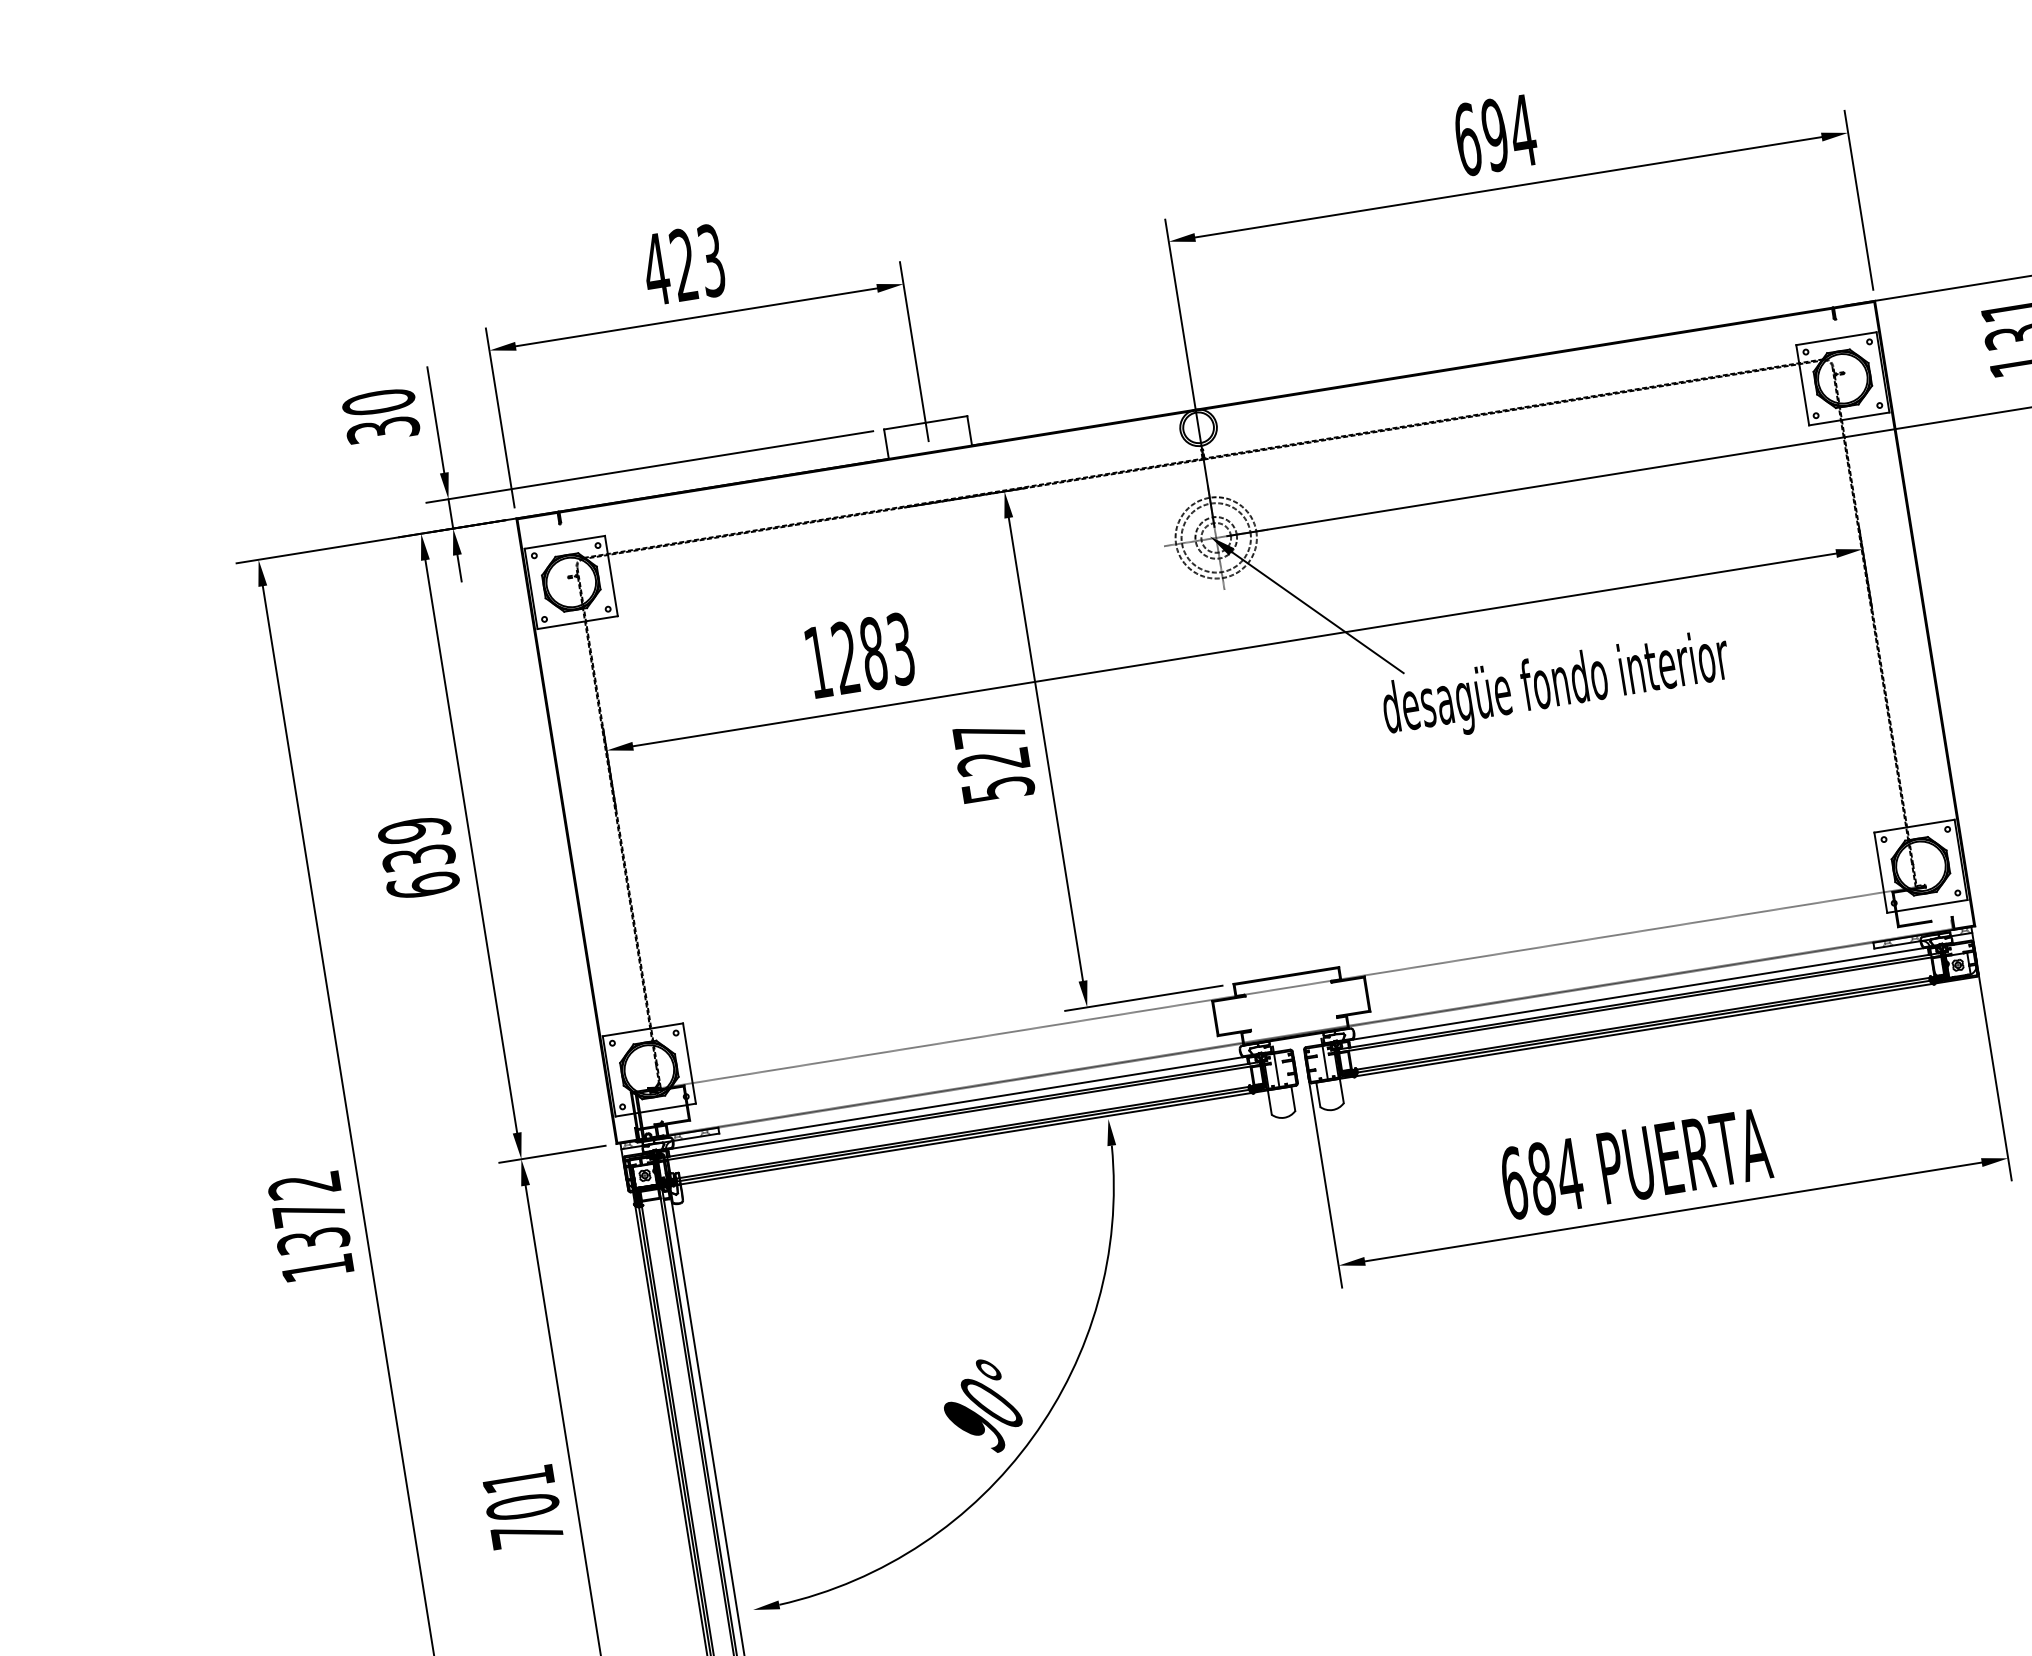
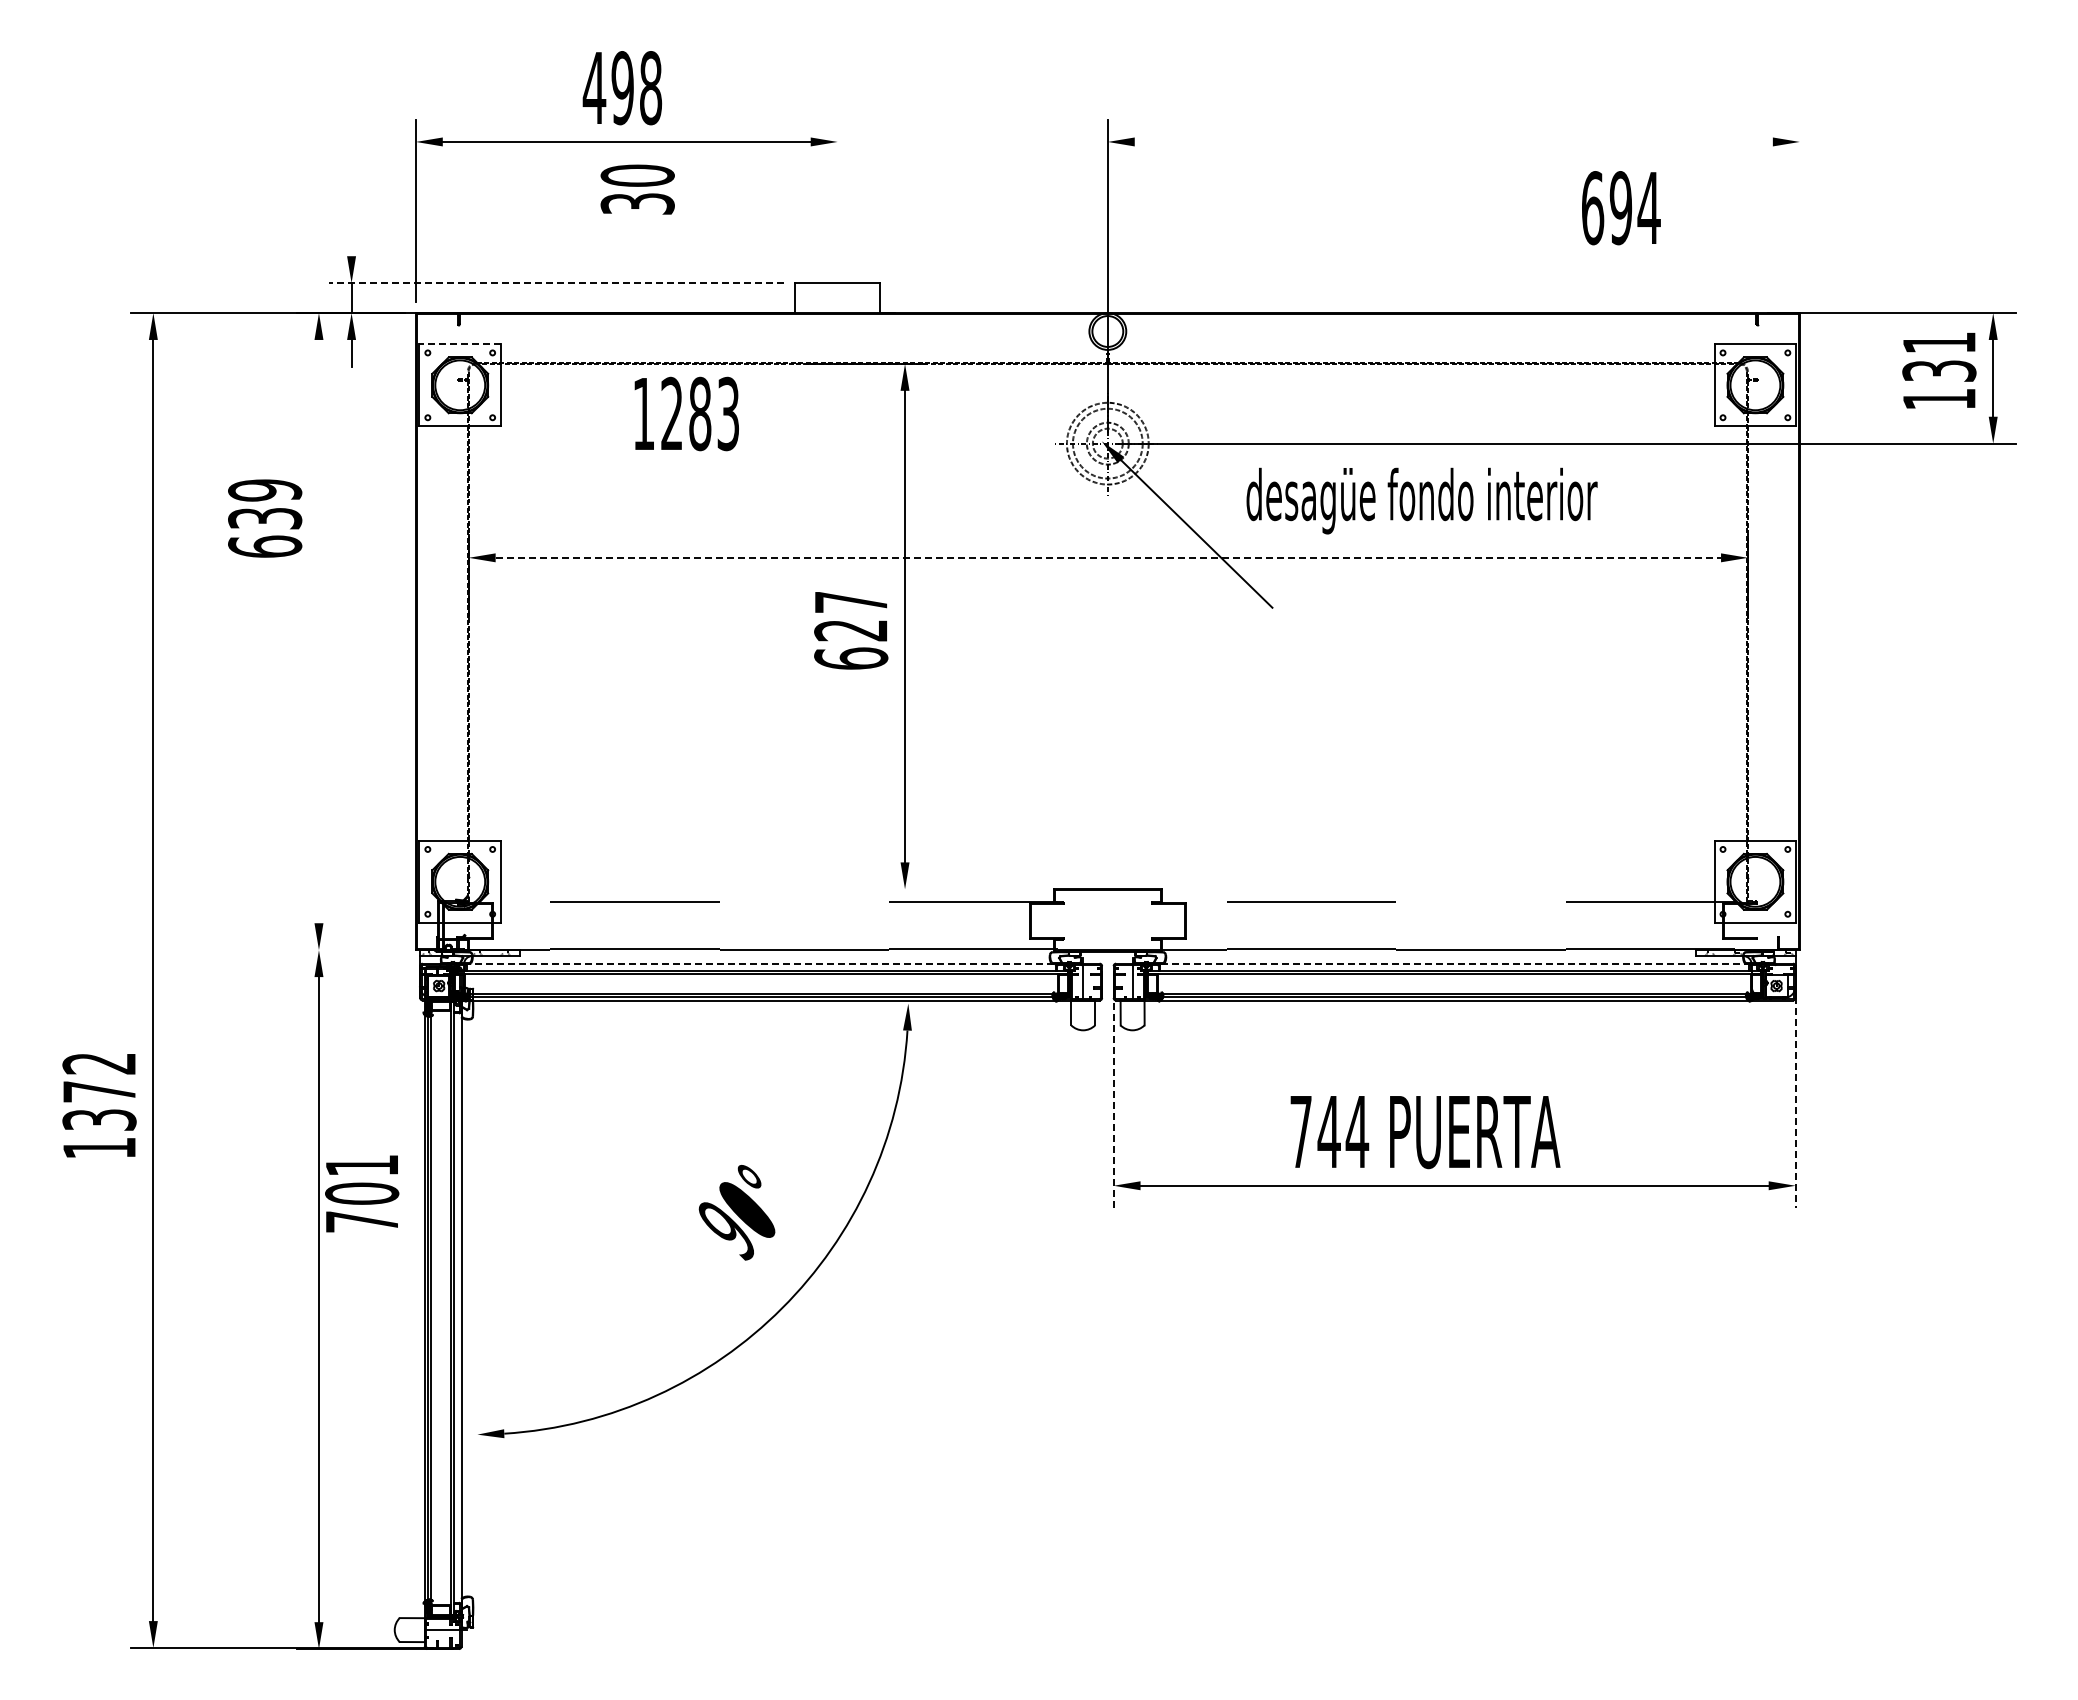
text: (1495, 135) -> (1621, 208), moved
line: (1508, 186) -> (1453, 141), removed
line: (1858, 200) -> (1799, 210), removed
text: (697, 263) -> (636, 88), 423 -> 498
line: (914, 351) -> (837, 210), removed
text: (380, 415) -> (637, 189), moved
line: (435, 420) -> (351, 202), removed
line: (649, 467) -> (556, 283), solid -> dashed
line: (565, 542) -> (460, 344), solid -> dashed
line: (1234, 649) -> (1108, 557), solid -> dashed
text: (860, 655) -> (686, 413), moved
text: (1555, 686) -> (1421, 500), moved
text: (998, 789) -> (851, 658), 527 -> 627
line: (470, 846) -> (318, 631), removed
text: (419, 857) -> (265, 518), moved
line: (1638, 993) -> (1454, 963), solid -> dashed
line: (1143, 998) -> (962, 889), removed
line: (1995, 1077) -> (1795, 1103), solid -> dashed
line: (957, 1102) -> (761, 963), solid -> dashed
line: (552, 1154) -> (350, 950), removed
text: (1528, 1180) -> (1315, 1131), 684 -> 744
line: (1325, 1181) -> (1113, 1100), solid -> dashed
text: (311, 1226) -> (99, 1105), moved
text: (981, 1407) -> (736, 1212), moved
text: (523, 1506) -> (362, 1193), moved

